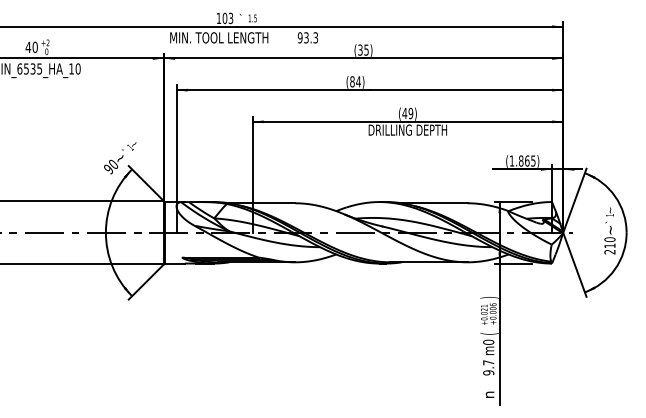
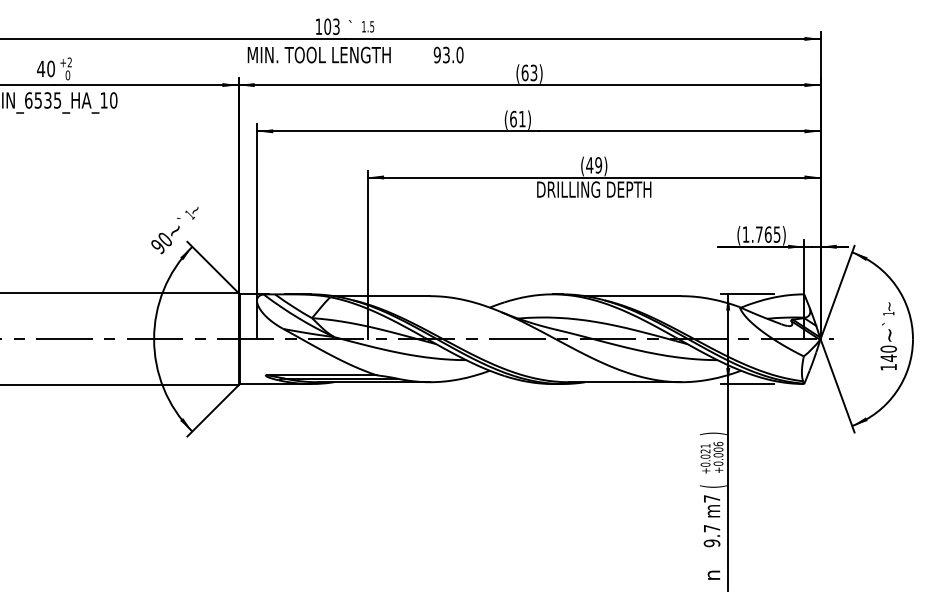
text: (315, 37) -> (459, 54), 93.3 -> 93.0
text: (363, 49) -> (529, 72), (35) -> (63)
text: (355, 81) -> (517, 118), (84) -> (61)
text: (520, 160) -> (758, 233), (1.865) -> (1.765)
text: (609, 248) -> (888, 362), 210 -> 140
text: (488, 341) -> (711, 497), m0 -> m7

